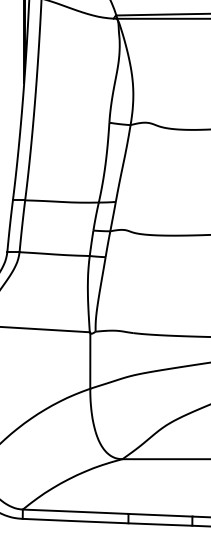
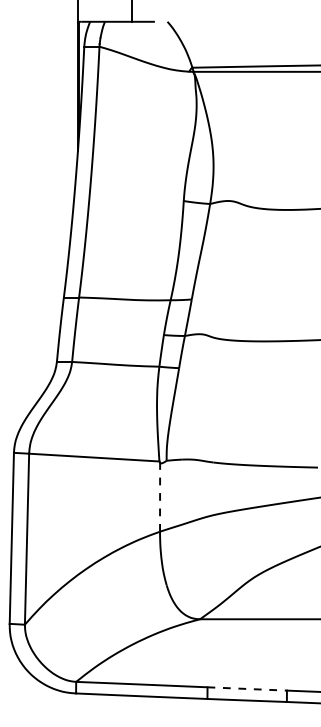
line: (90, 361) -> (160, 497), solid -> dashed
line: (160, 514) -> (247, 688), solid -> dashed

